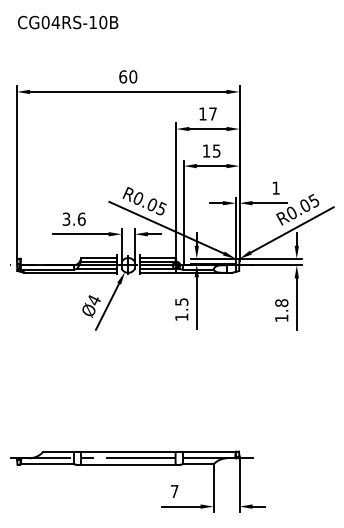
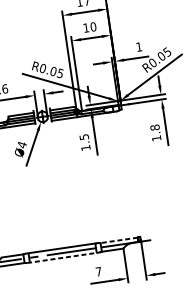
text: (216, 150) -> (93, 26), 15 -> 10
line: (208, 452) -> (118, 240), solid -> dashed
line: (126, 464) -> (61, 257), solid -> dashed

